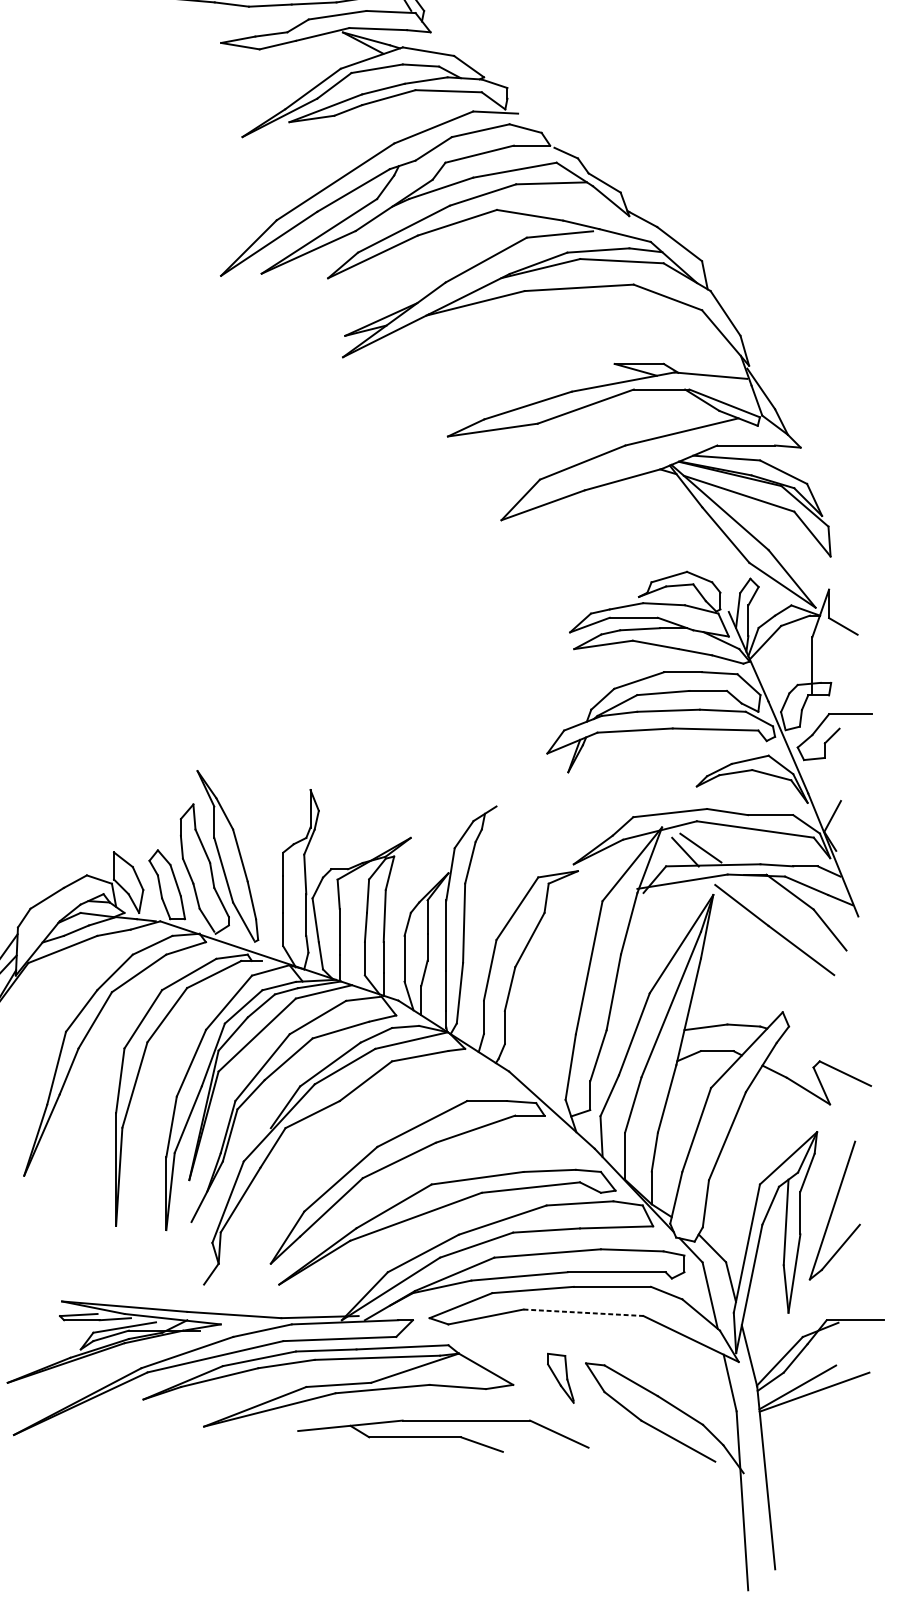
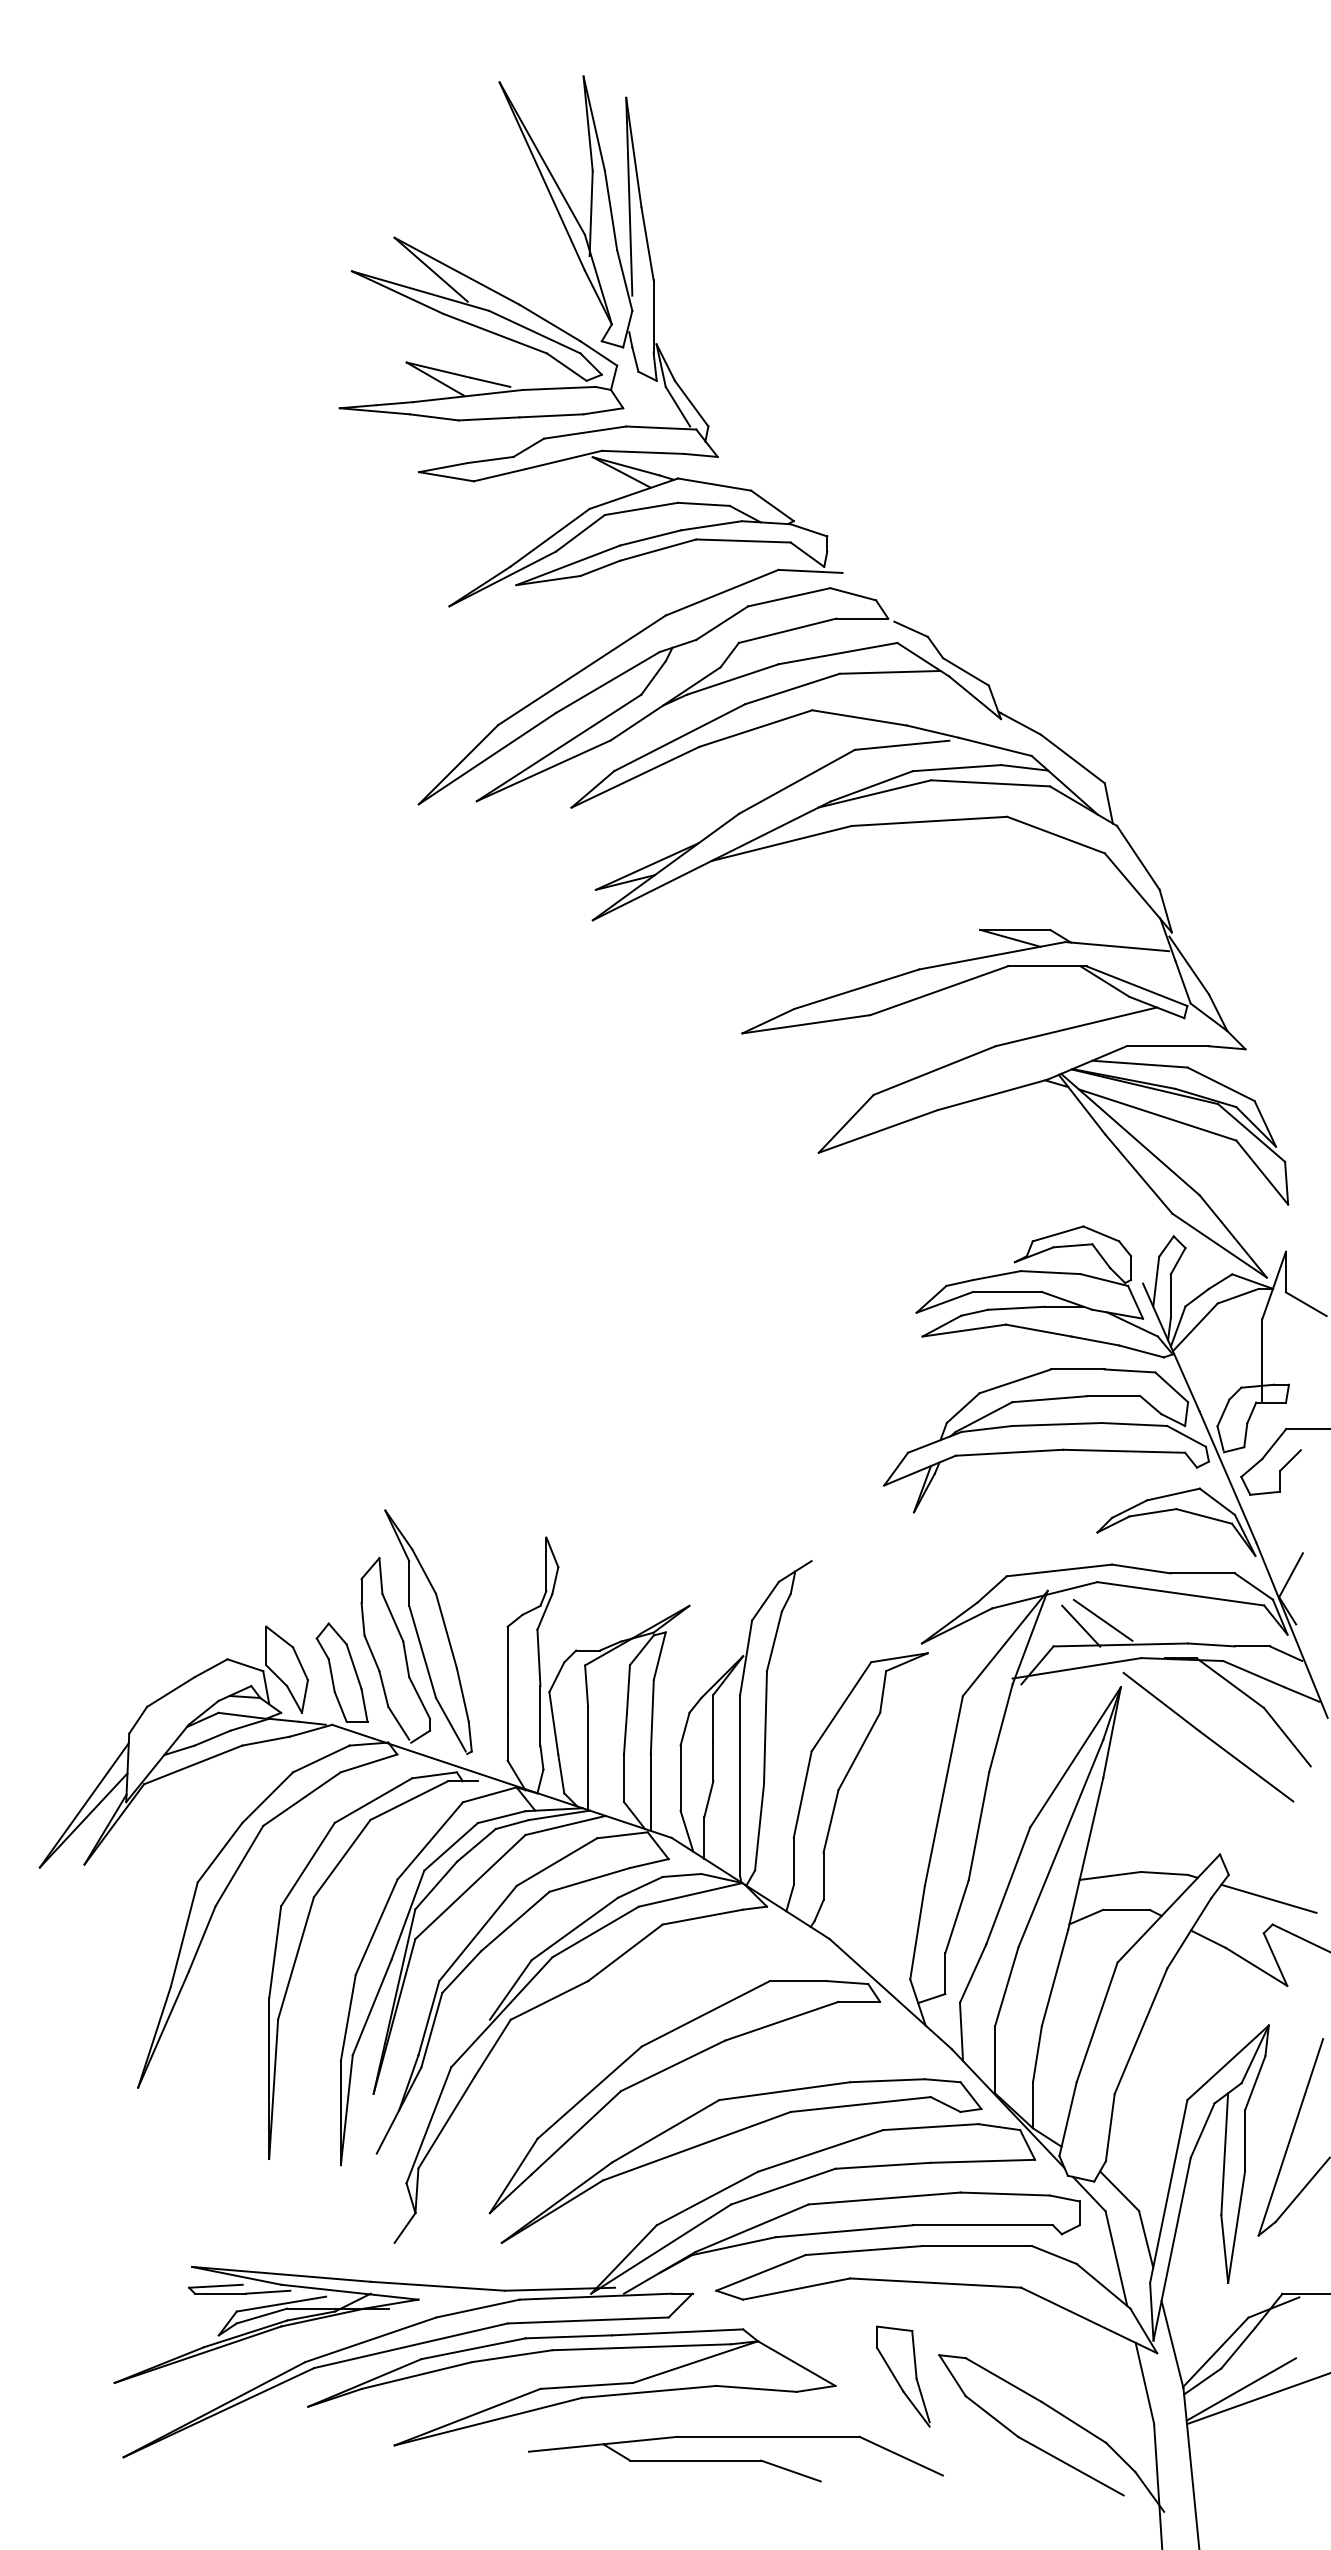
line: (816, 1043) -> (1268, 1898), added
line: (583, 1313) -> (935, 2283), dashed -> solid
part: (560, 1378) -> (903, 2376), size x1.43

